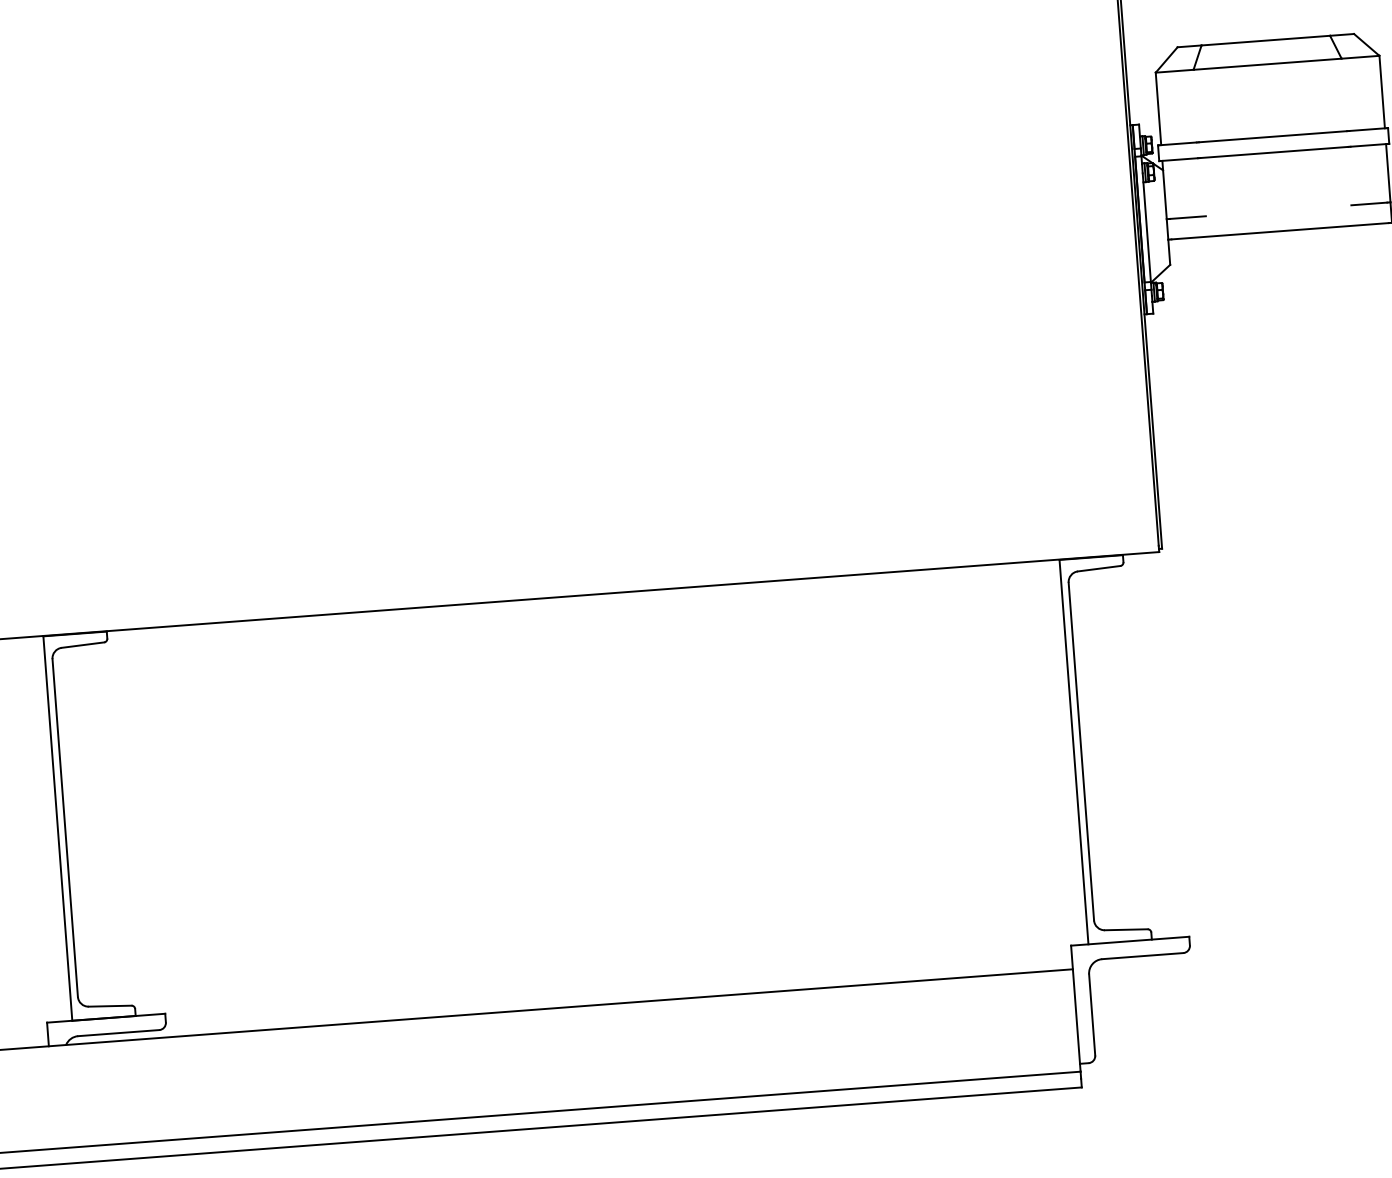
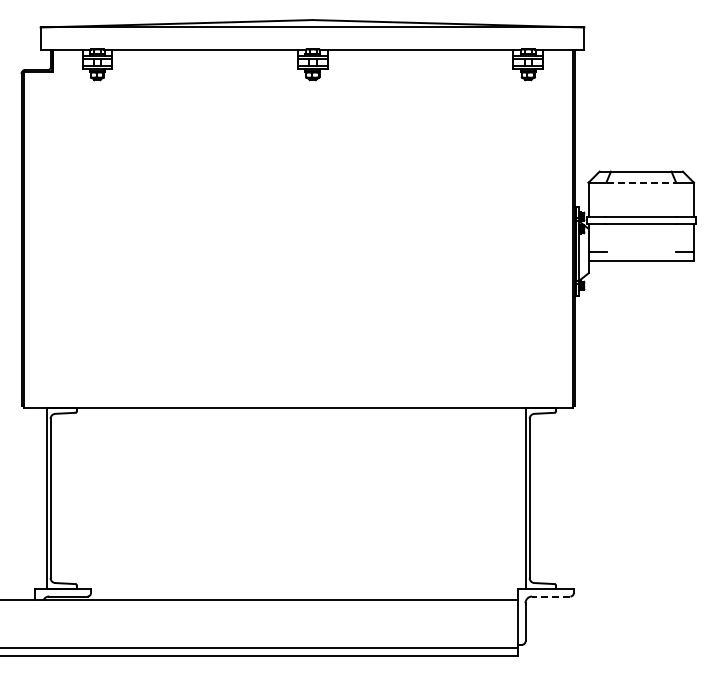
line: (1268, 63) -> (641, 182), solid -> dashed
line: (1141, 956) -> (550, 596), solid -> dashed

